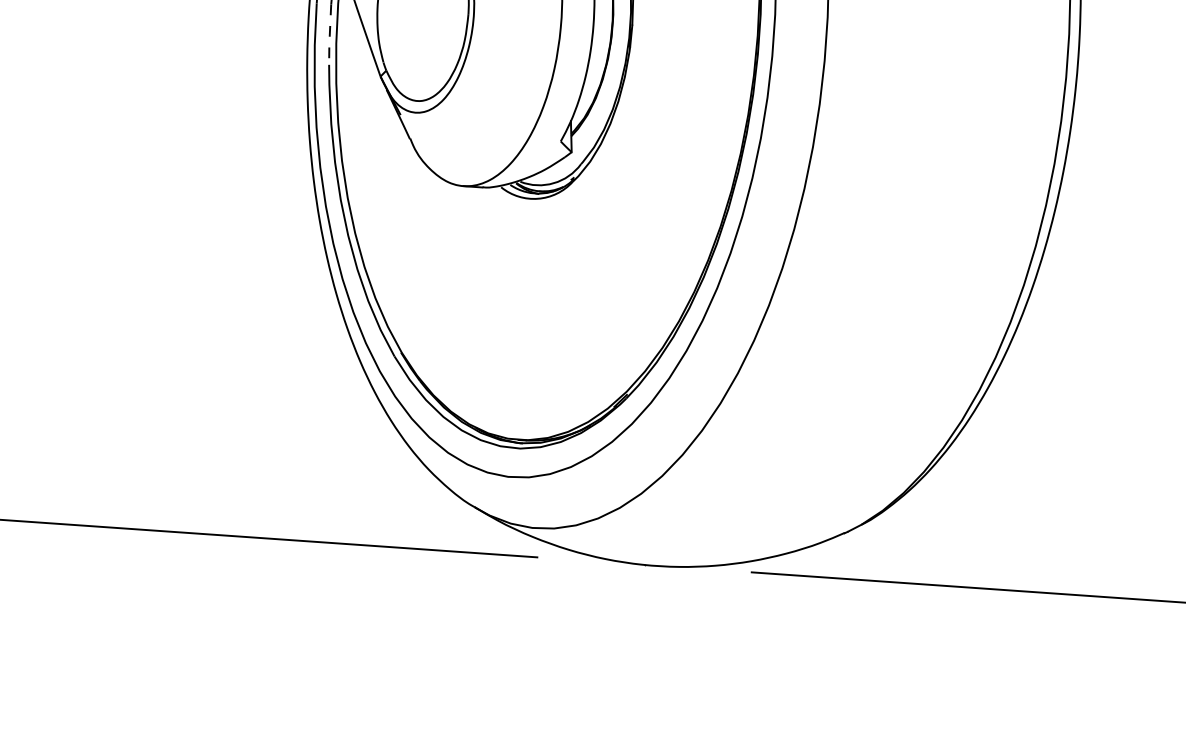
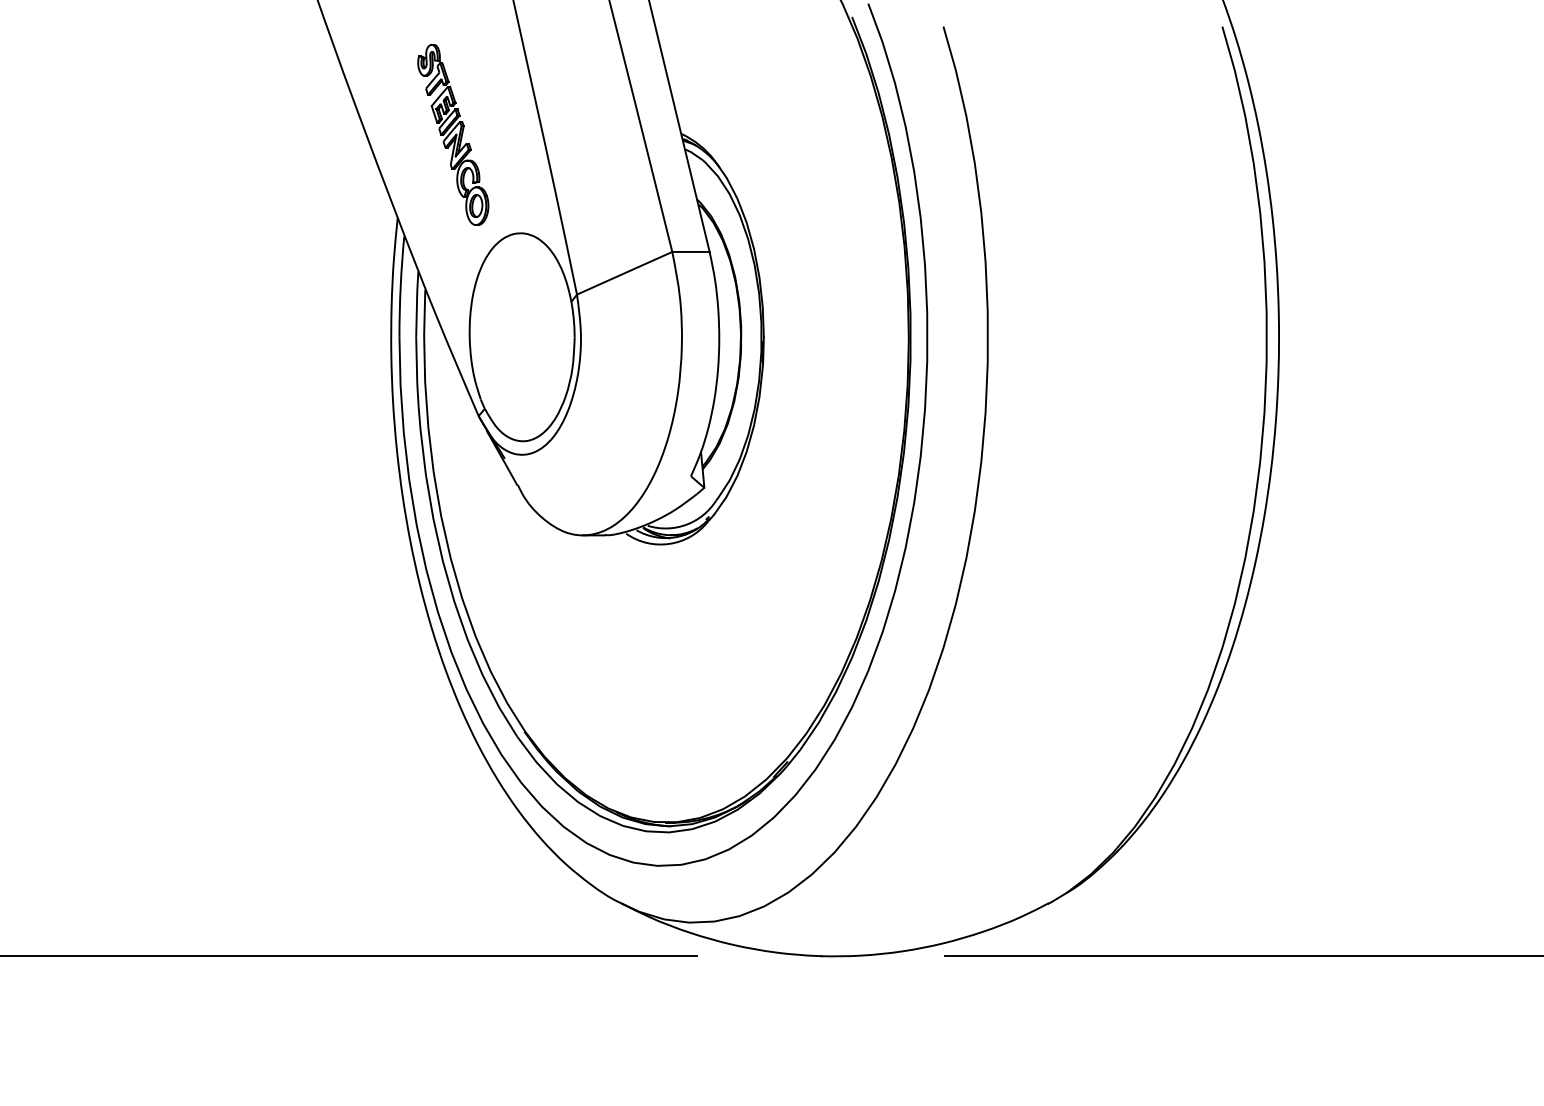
line: (330, 35) -> (417, 372), dashed -> solid

